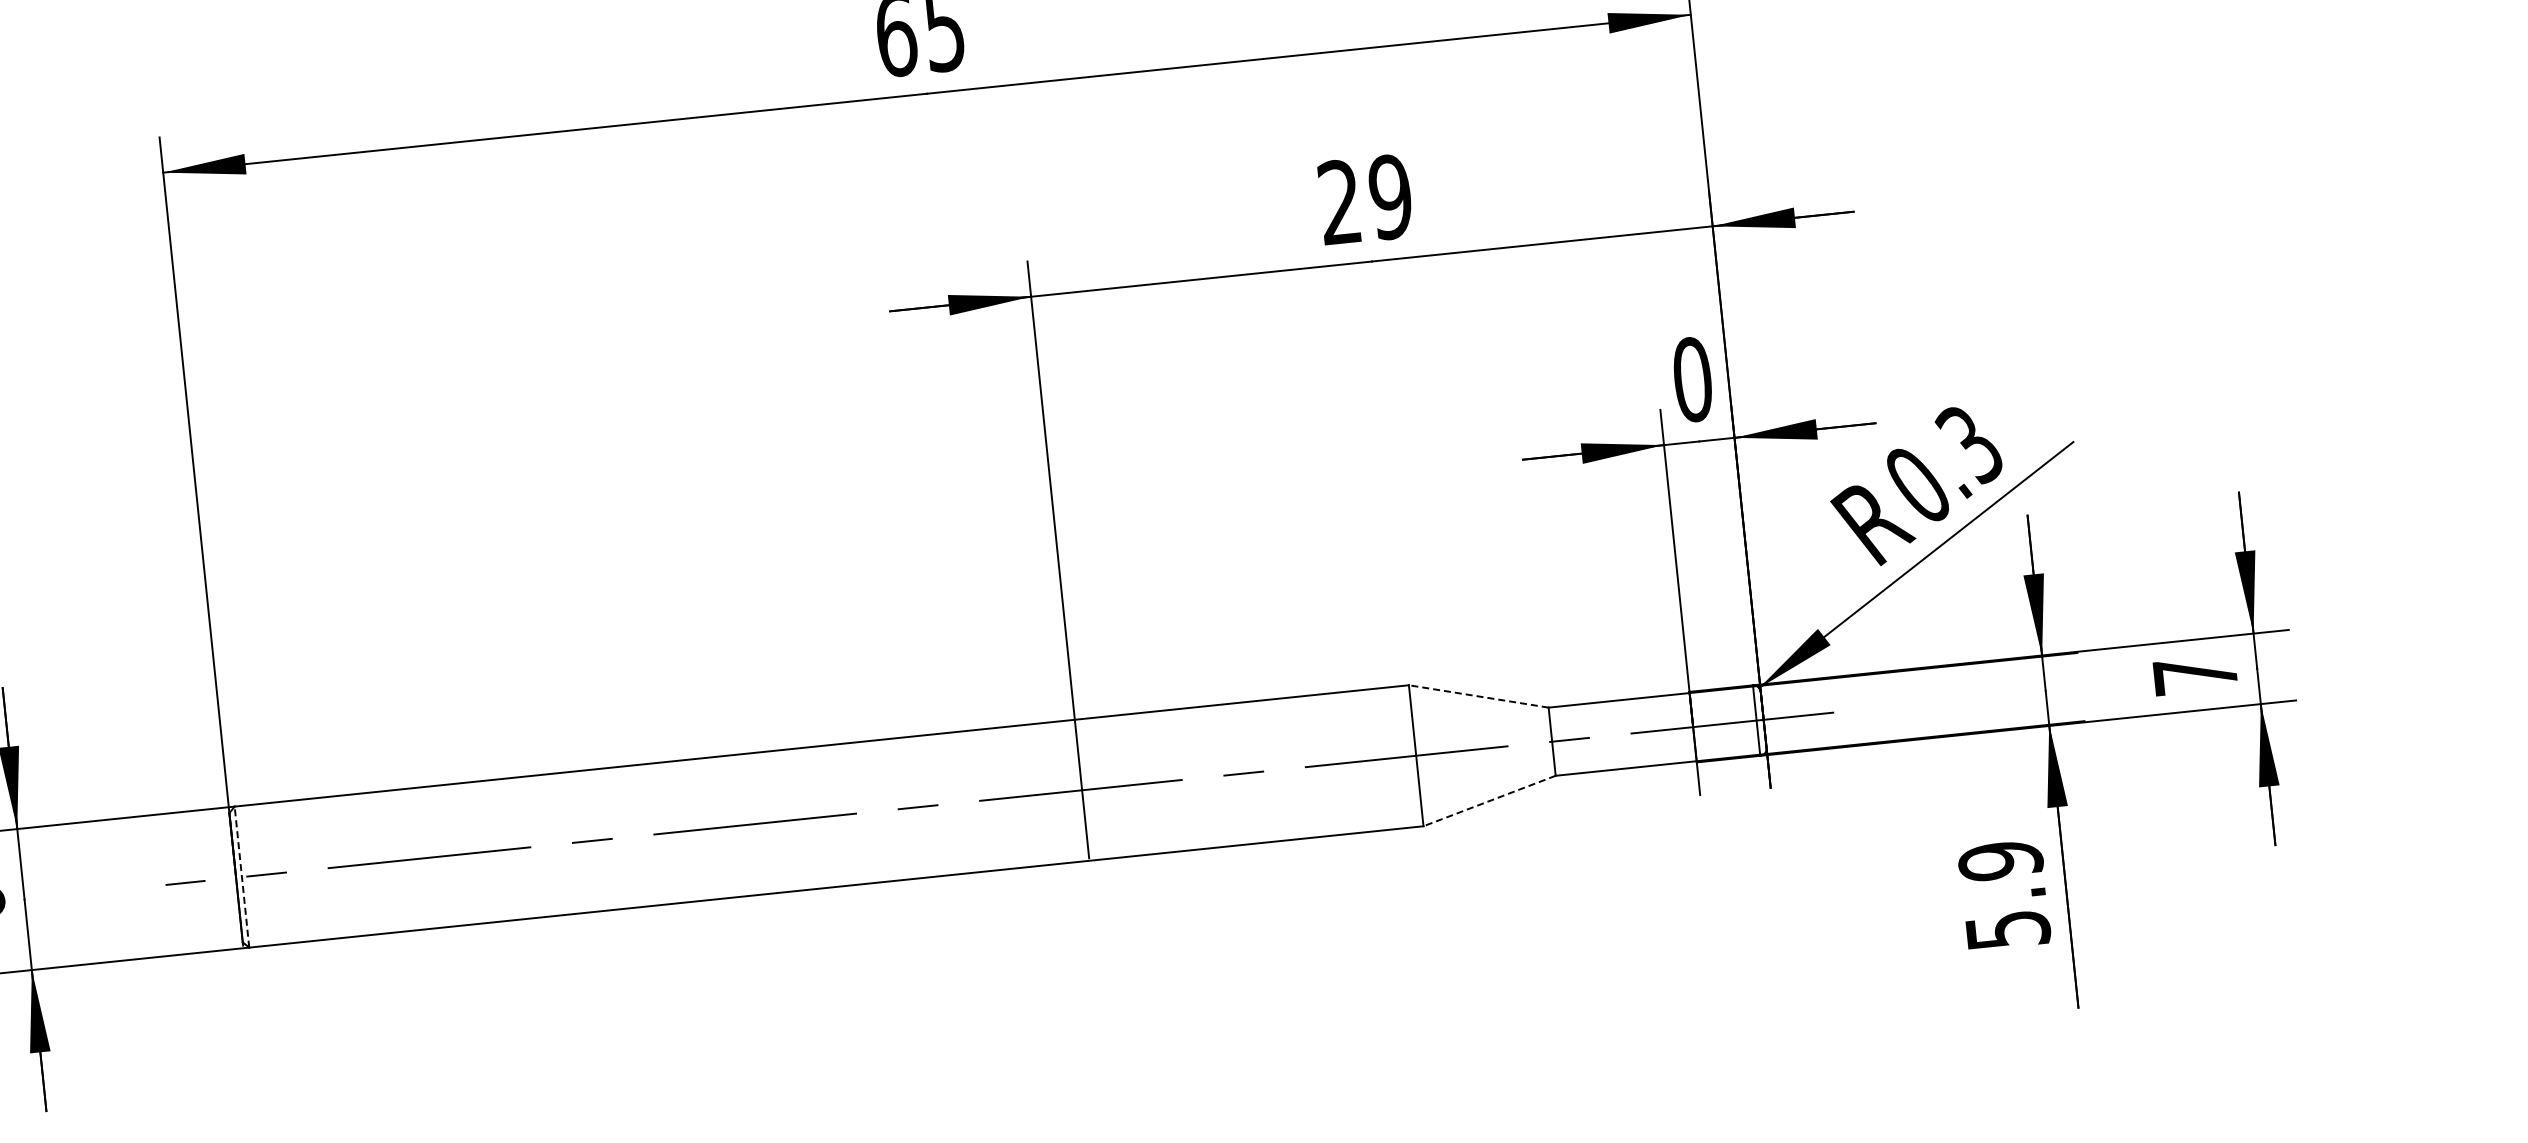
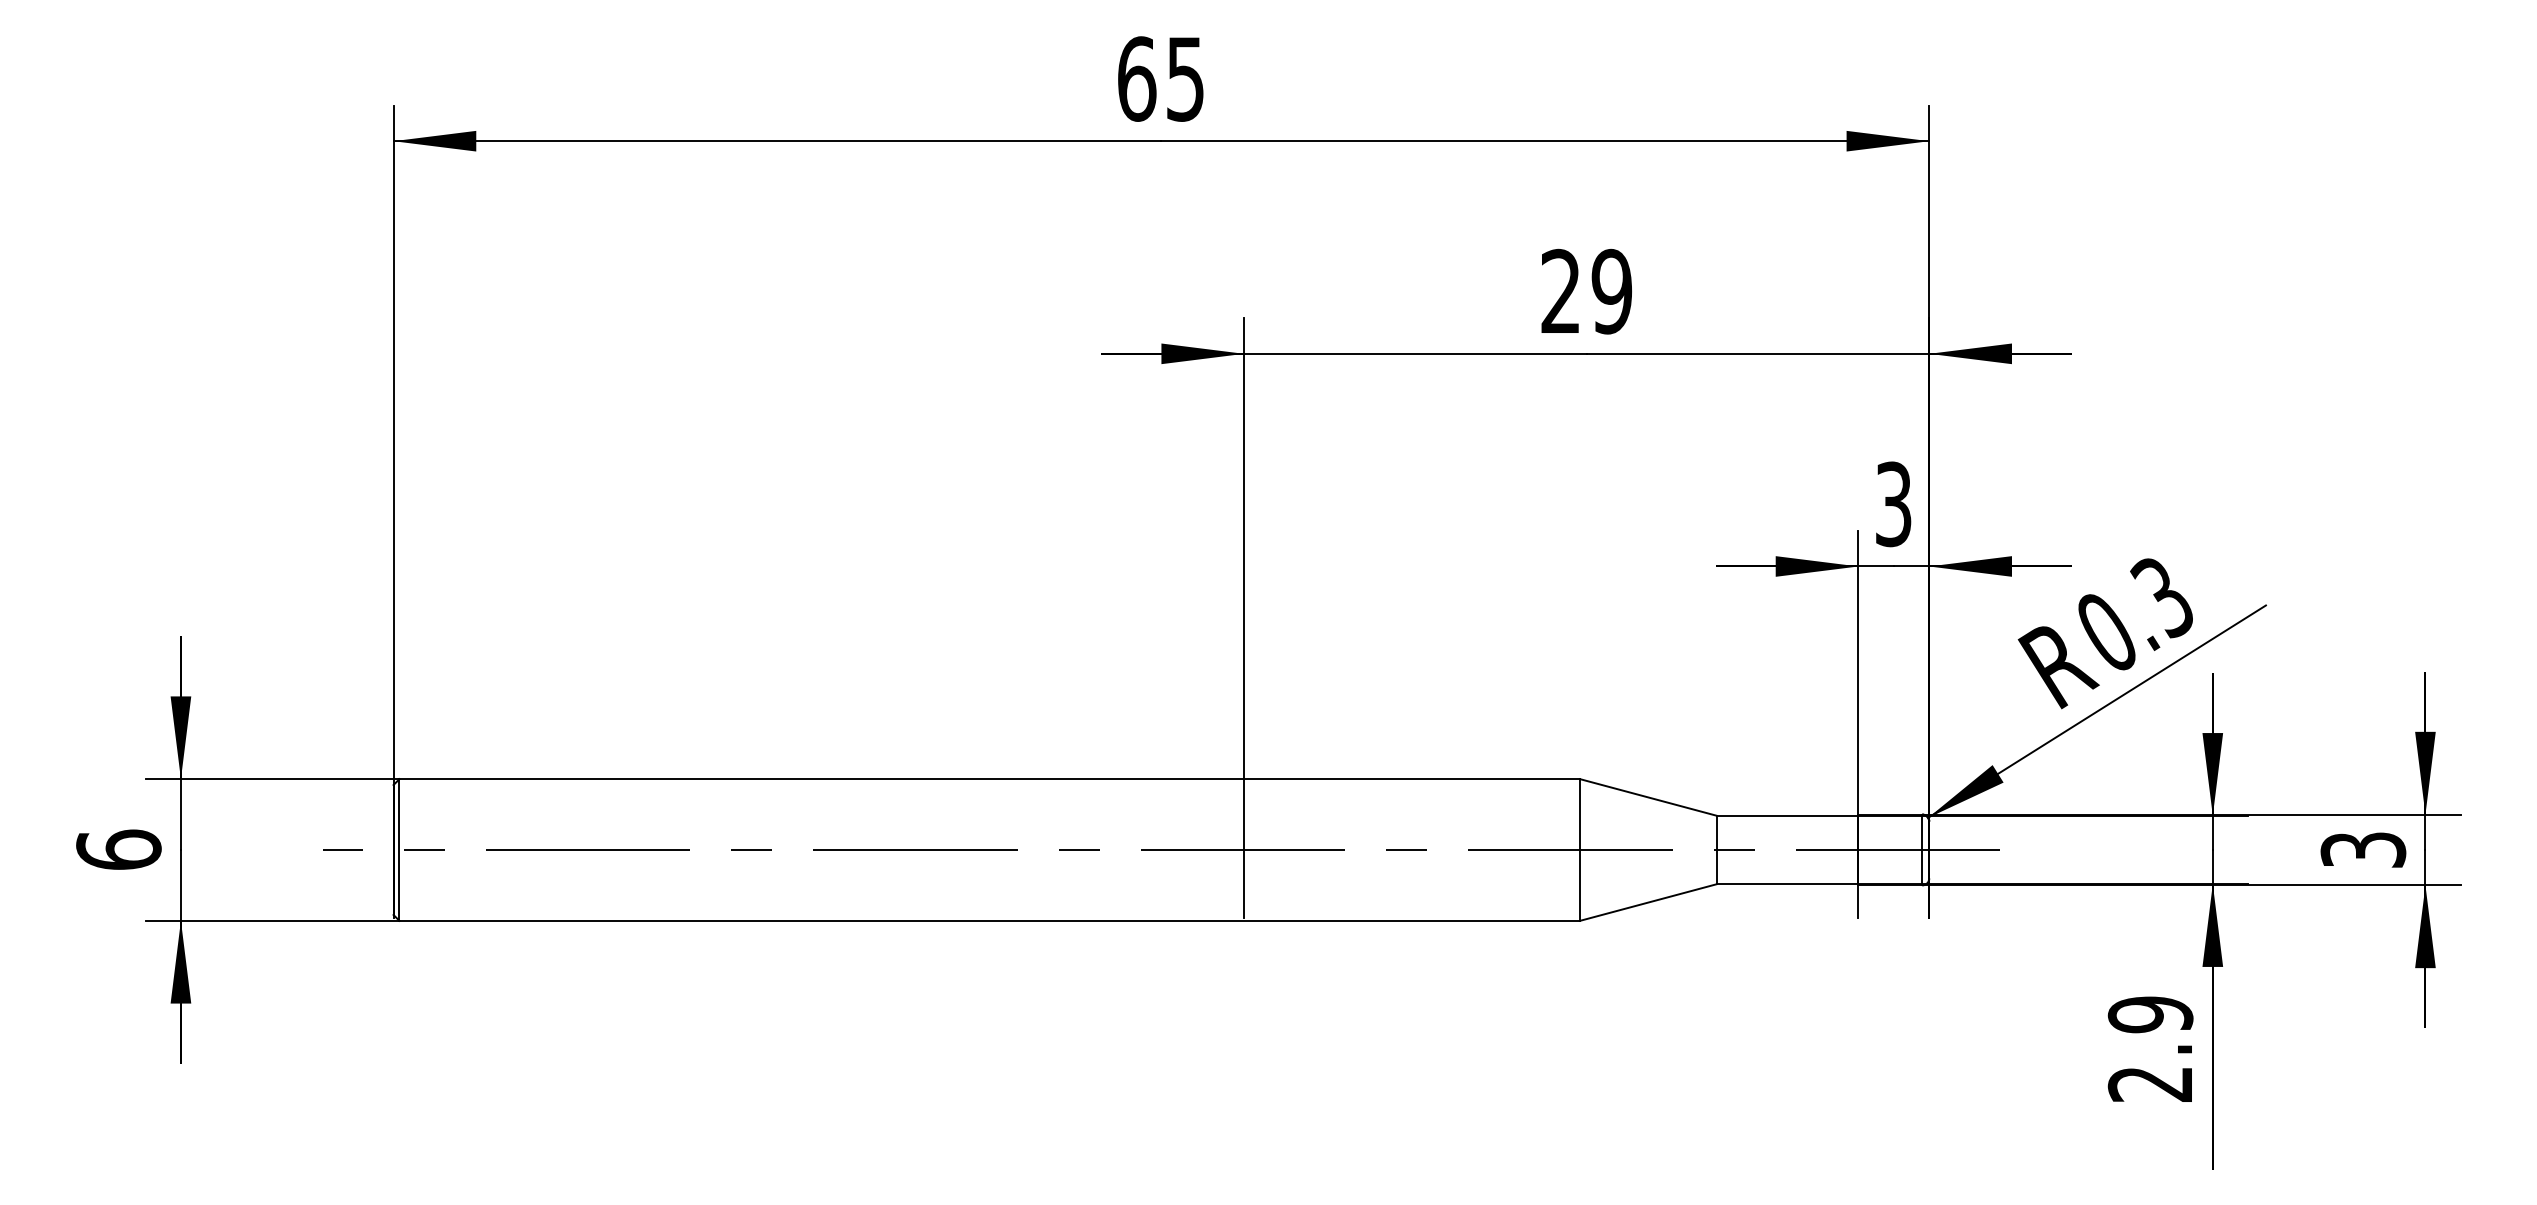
text: (1692, 379) -> (1893, 504), 0 -> 3
text: (2195, 674) -> (2363, 849), 7 -> 3
line: (1478, 696) -> (1648, 797), dashed -> solid
line: (1489, 800) -> (1648, 902), dashed -> solid
line: (242, 877) -> (399, 850), dashed -> solid
text: (2007, 930) -> (2150, 1084), 5.9 -> 2.9

